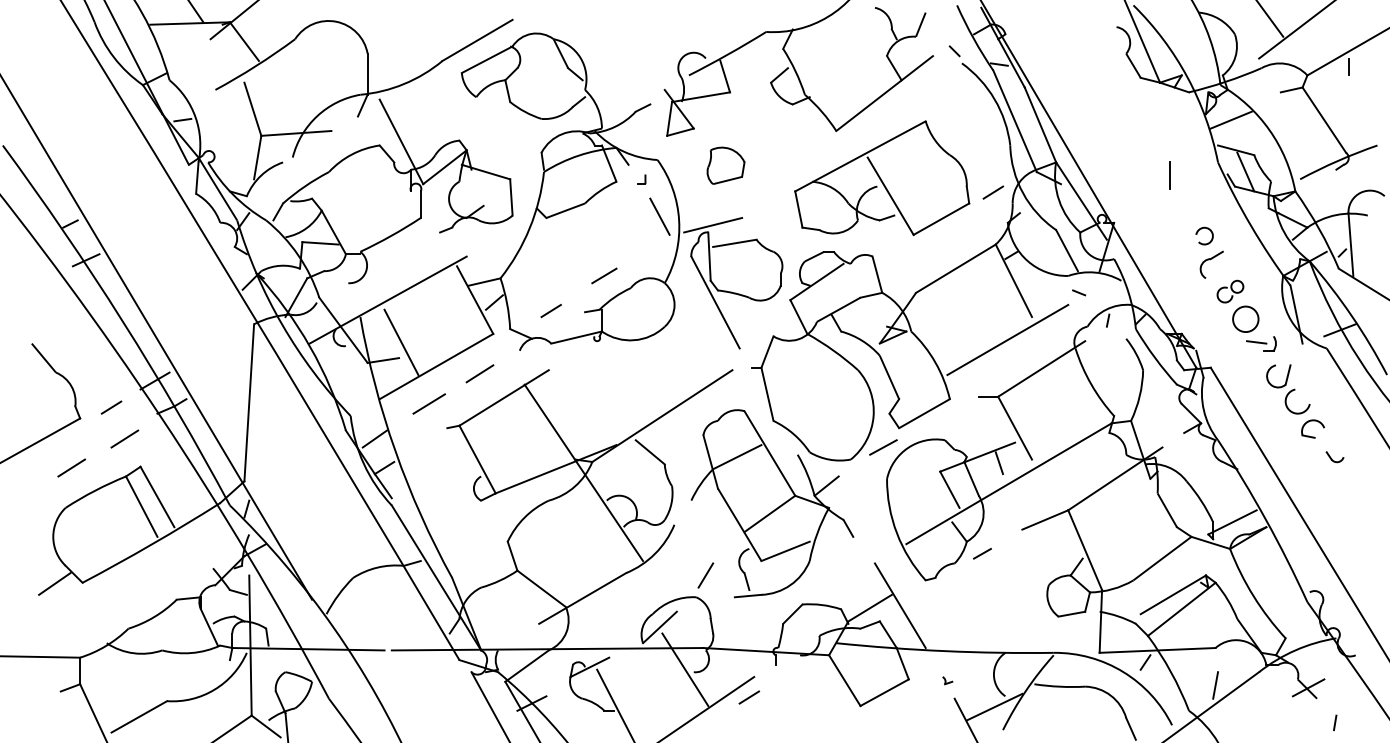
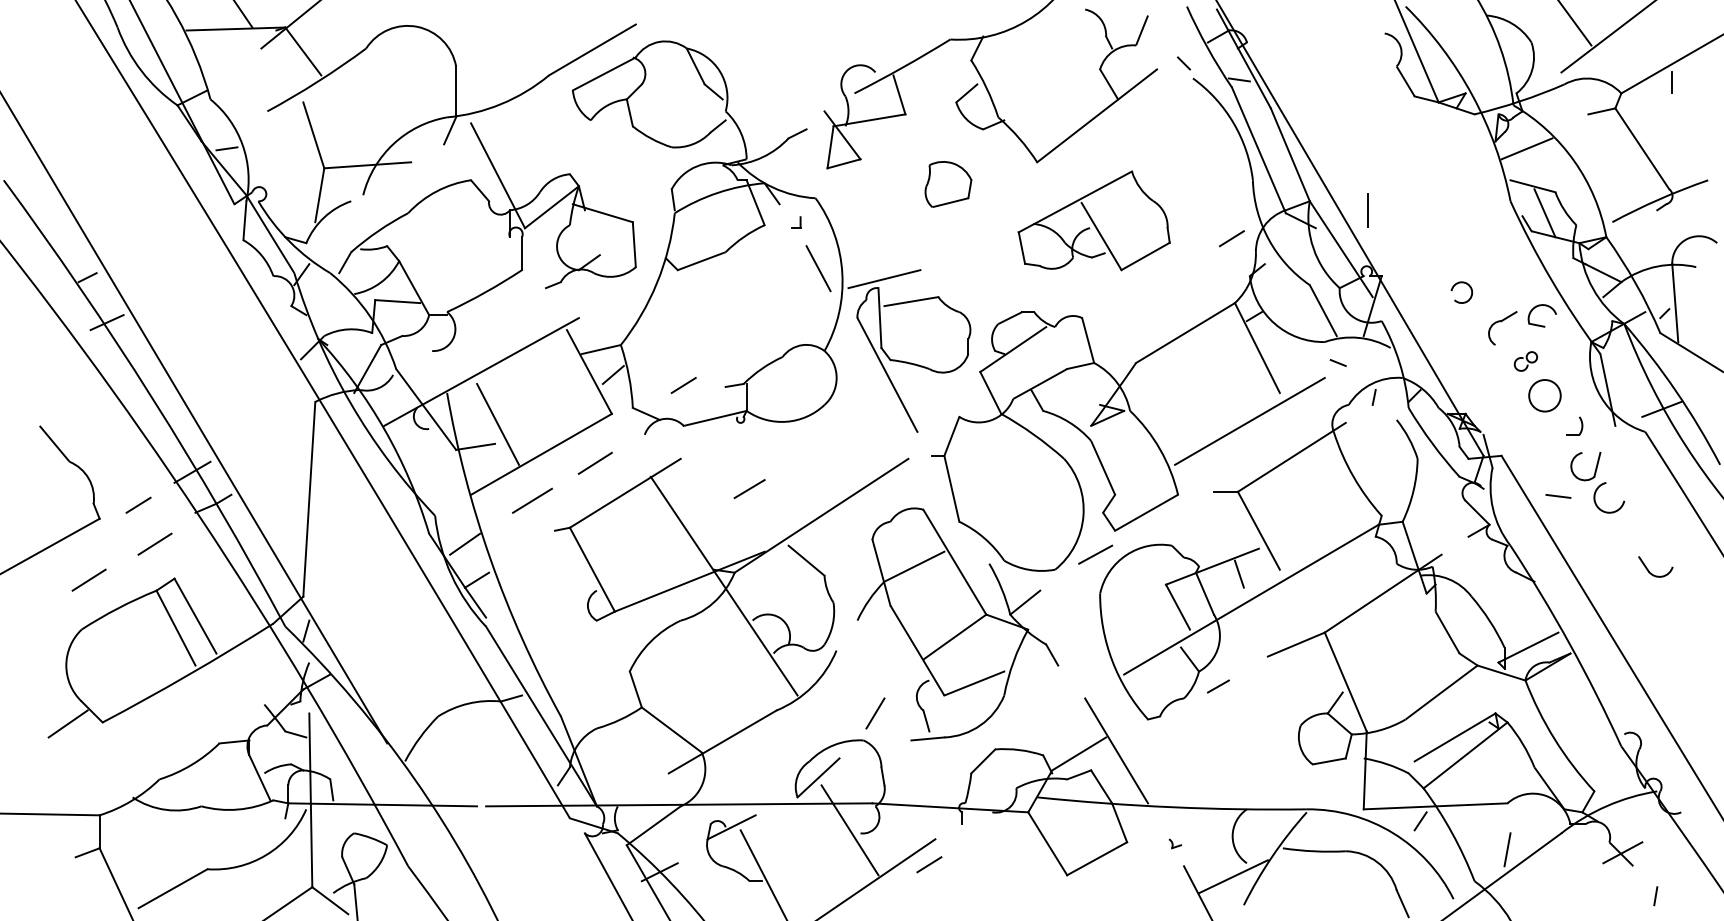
part: (726, 165) -> (948, 184), moved
line: (1169, 175) -> (1367, 210), moved
part: (882, 177) -> (1094, 220), size x0.7
arc: (1201, 229) -> (1457, 284), moved
line: (604, 276) -> (749, 489), moved
part: (1230, 291) -> (1525, 361), size x0.7
line: (1256, 342) -> (1558, 496), moved
part: (1309, 422) -> (1537, 307), moved
part: (1334, 456) -> (1655, 566), size x1.6

